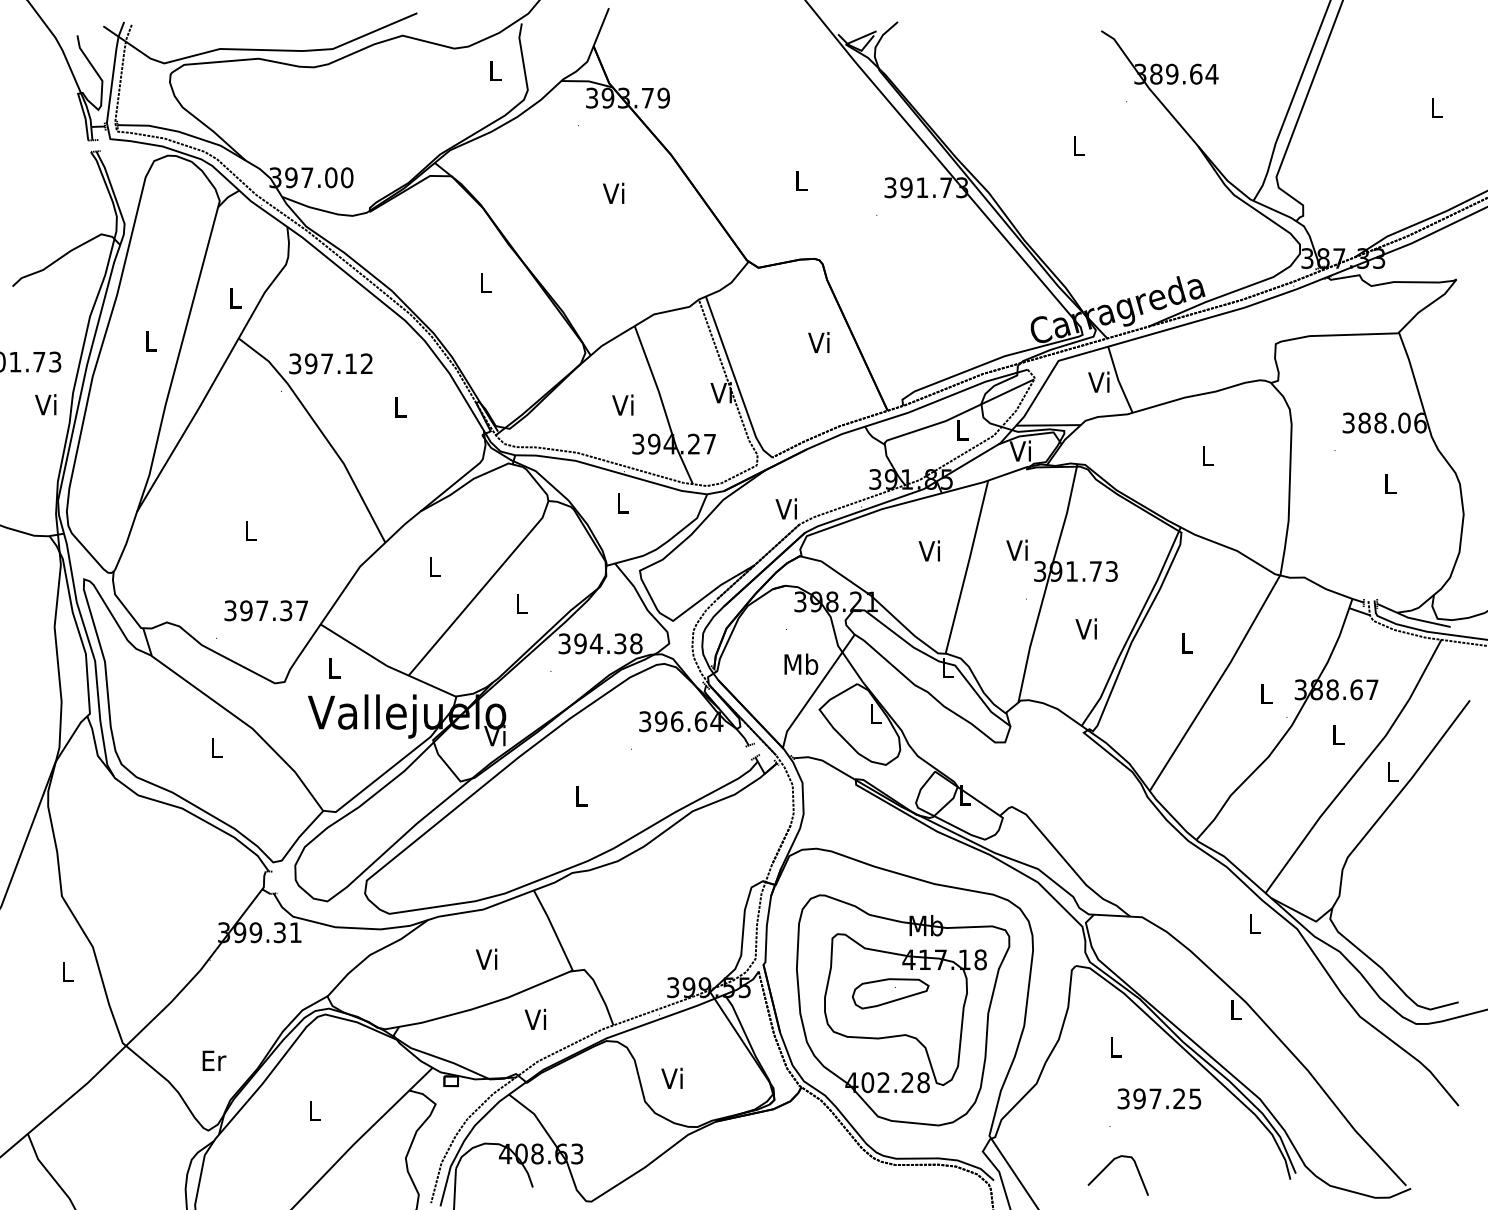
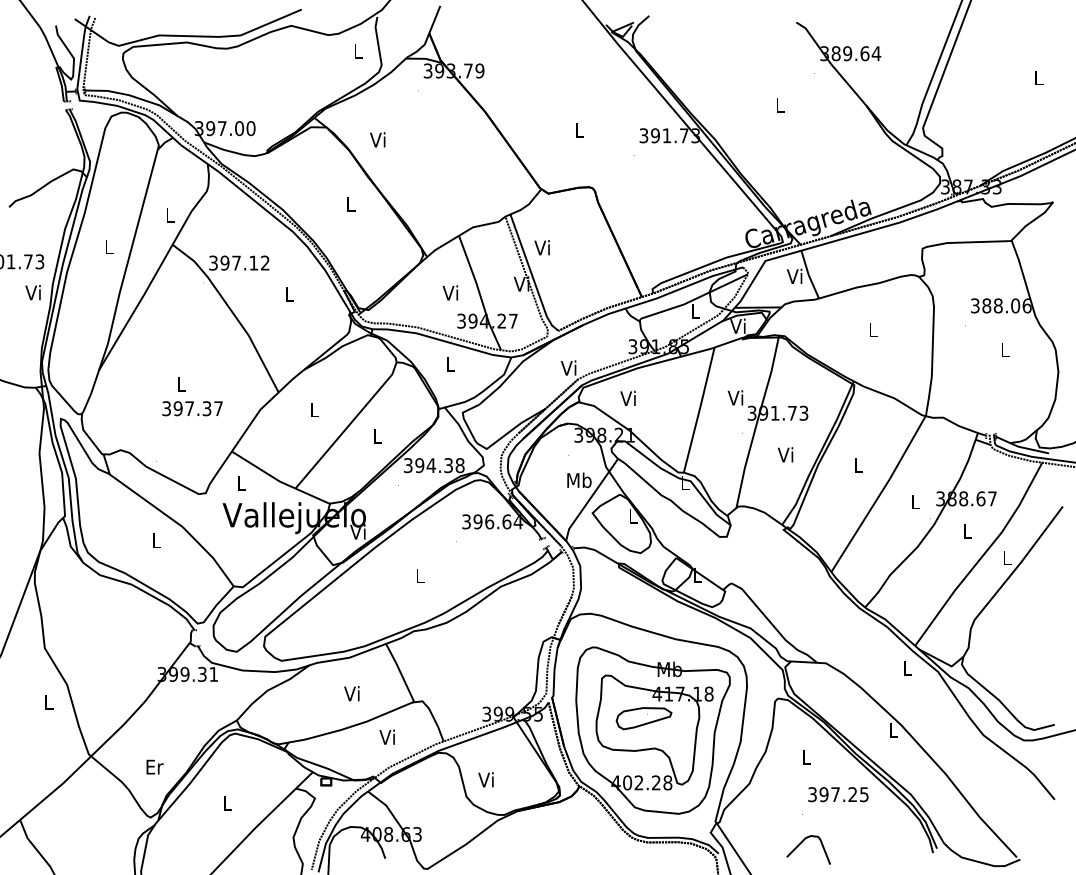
text: (613, 192) -> (377, 139), moved
text: (817, 342) -> (541, 247), moved
text: (928, 549) -> (627, 397), moved
text: (266, 610) -> (192, 408), moved

